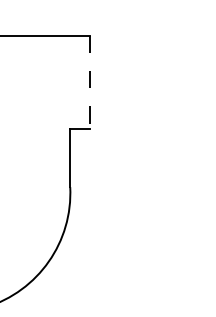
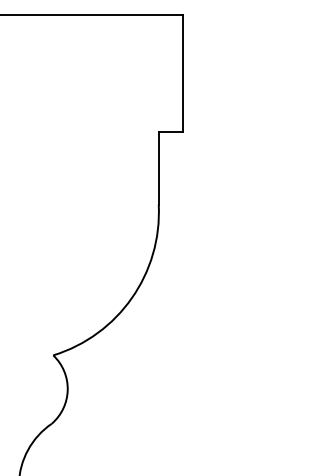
line: (89, 82) -> (183, 73), dashed -> solid

